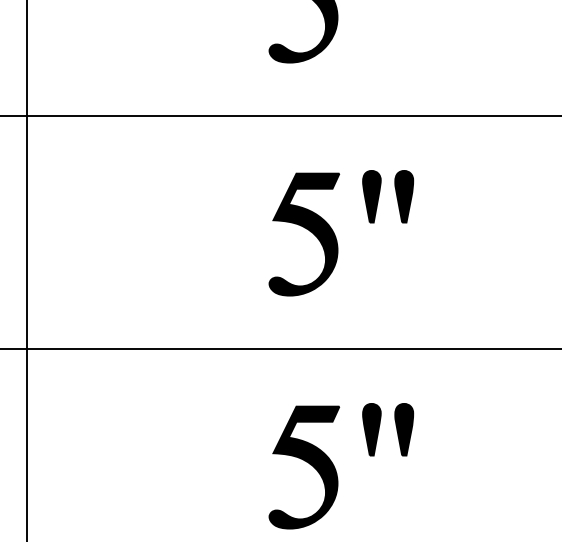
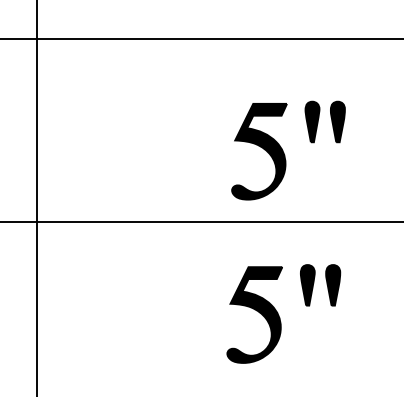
part: (335, 234) -> (283, 151), moved

